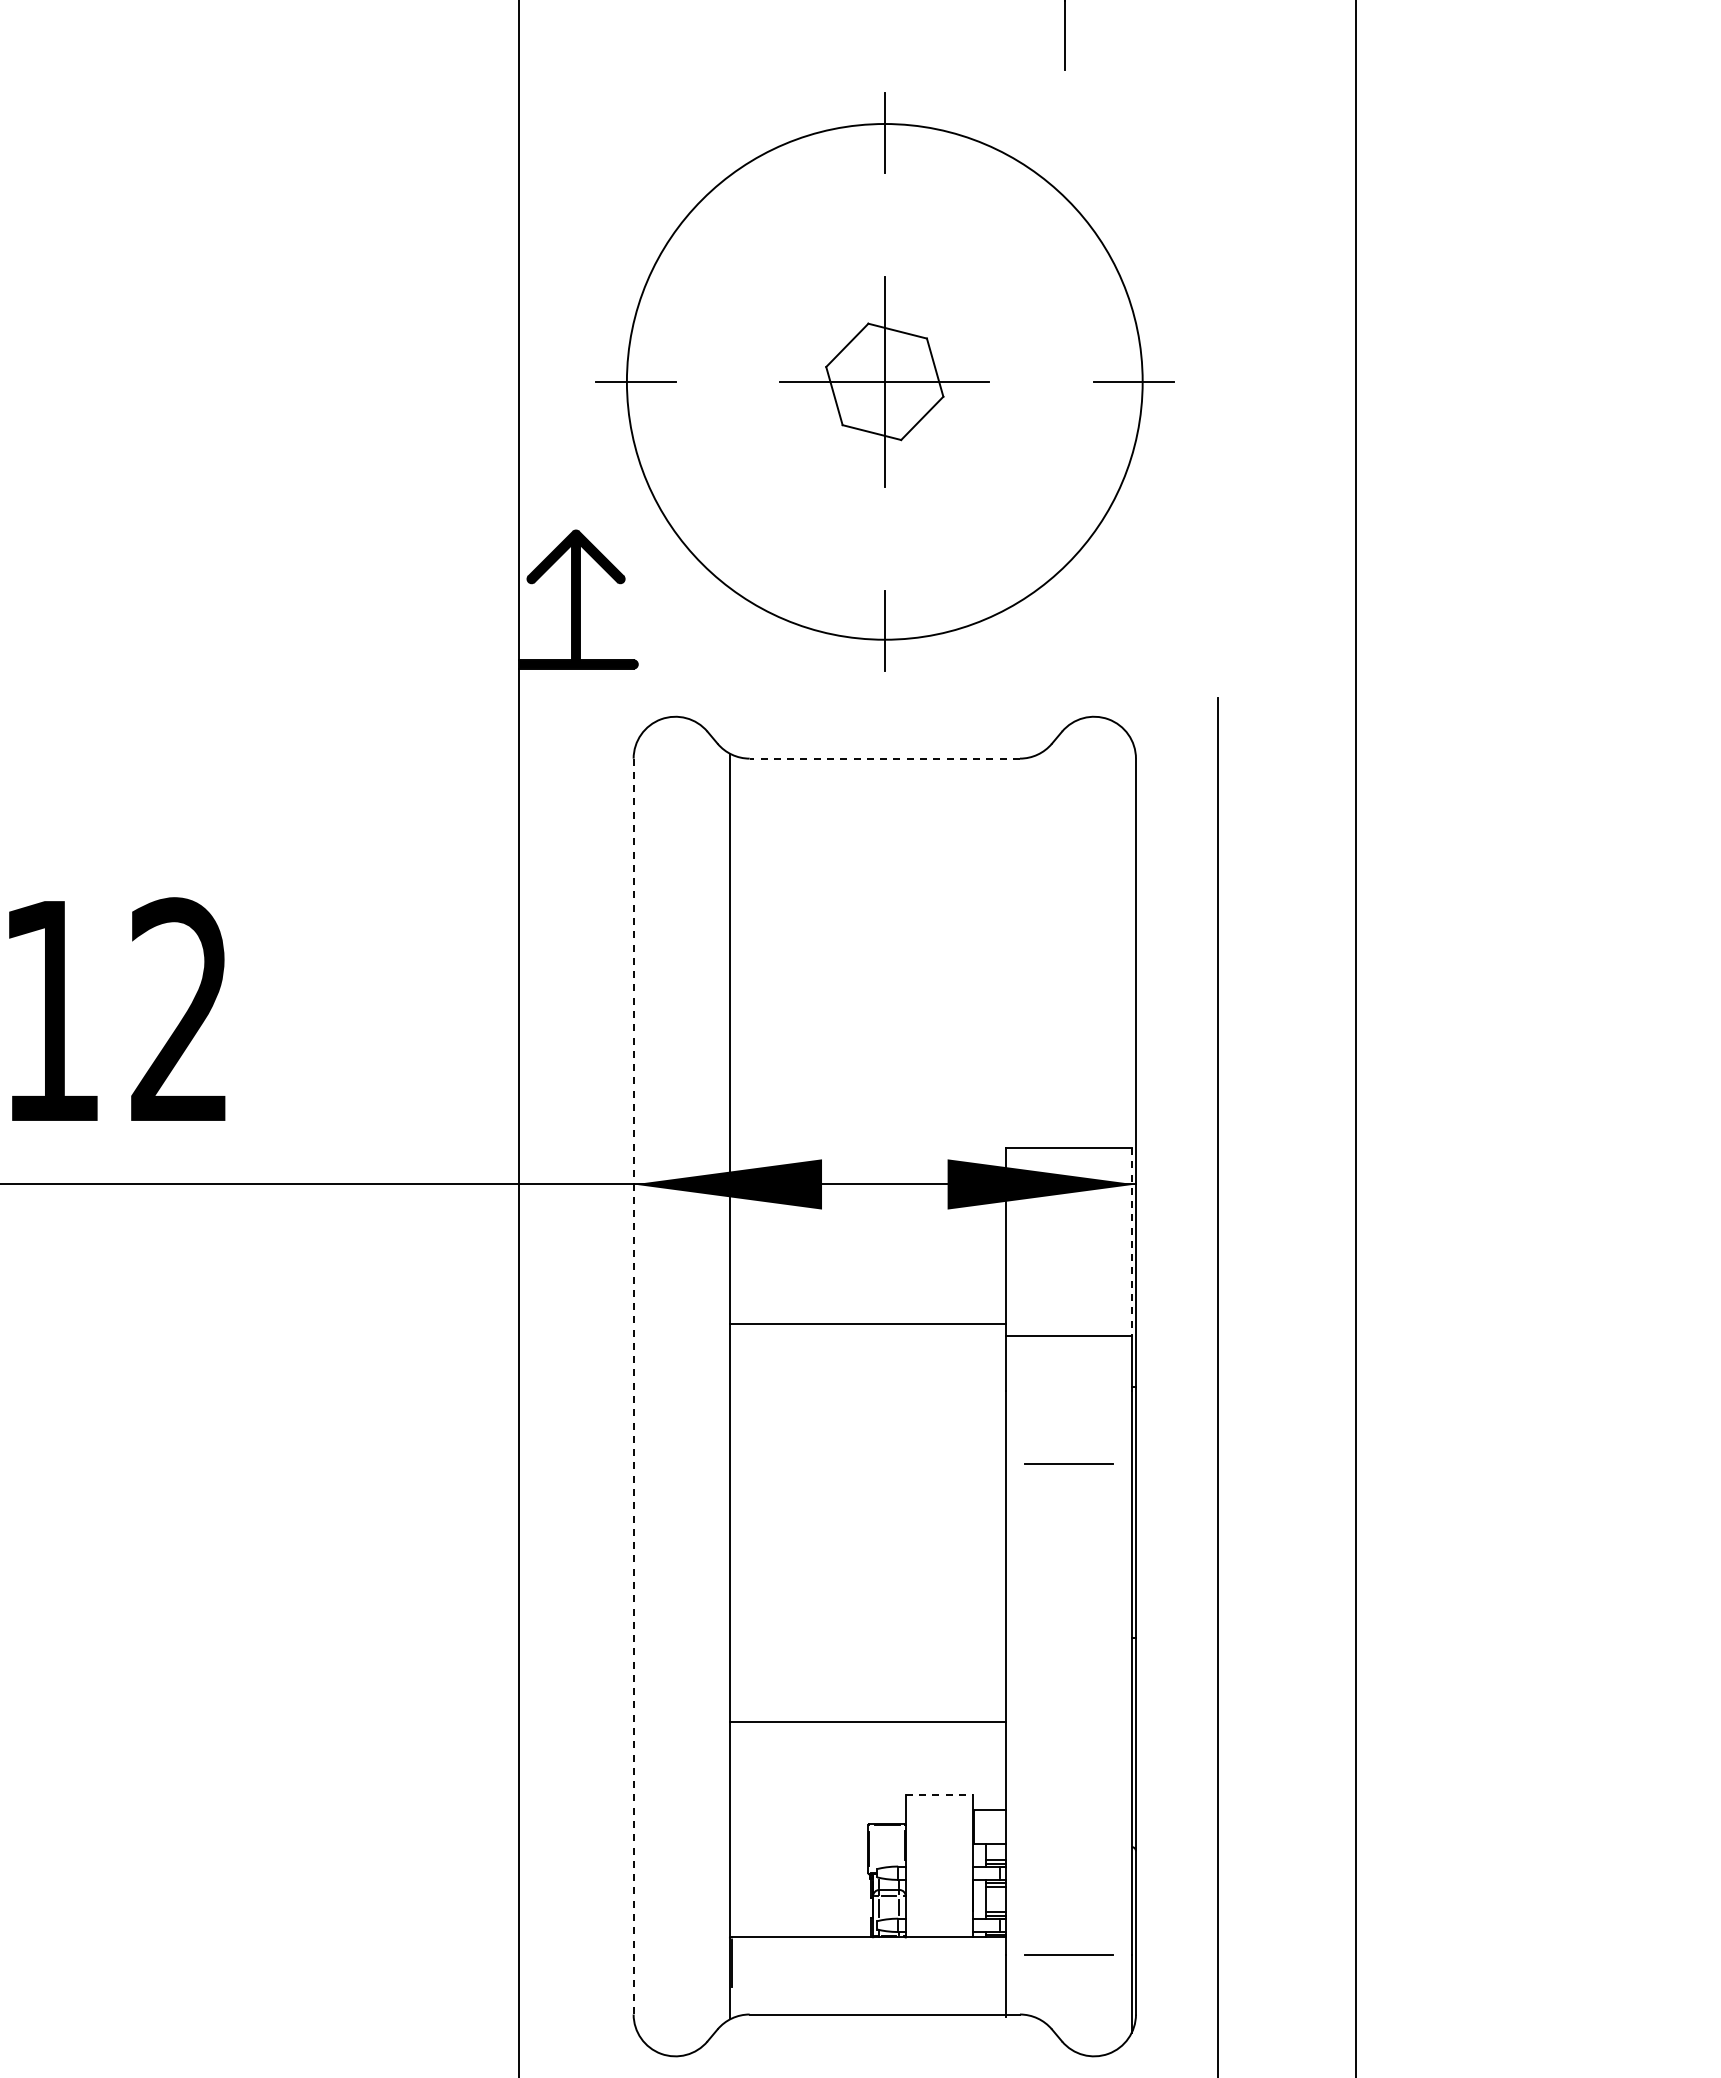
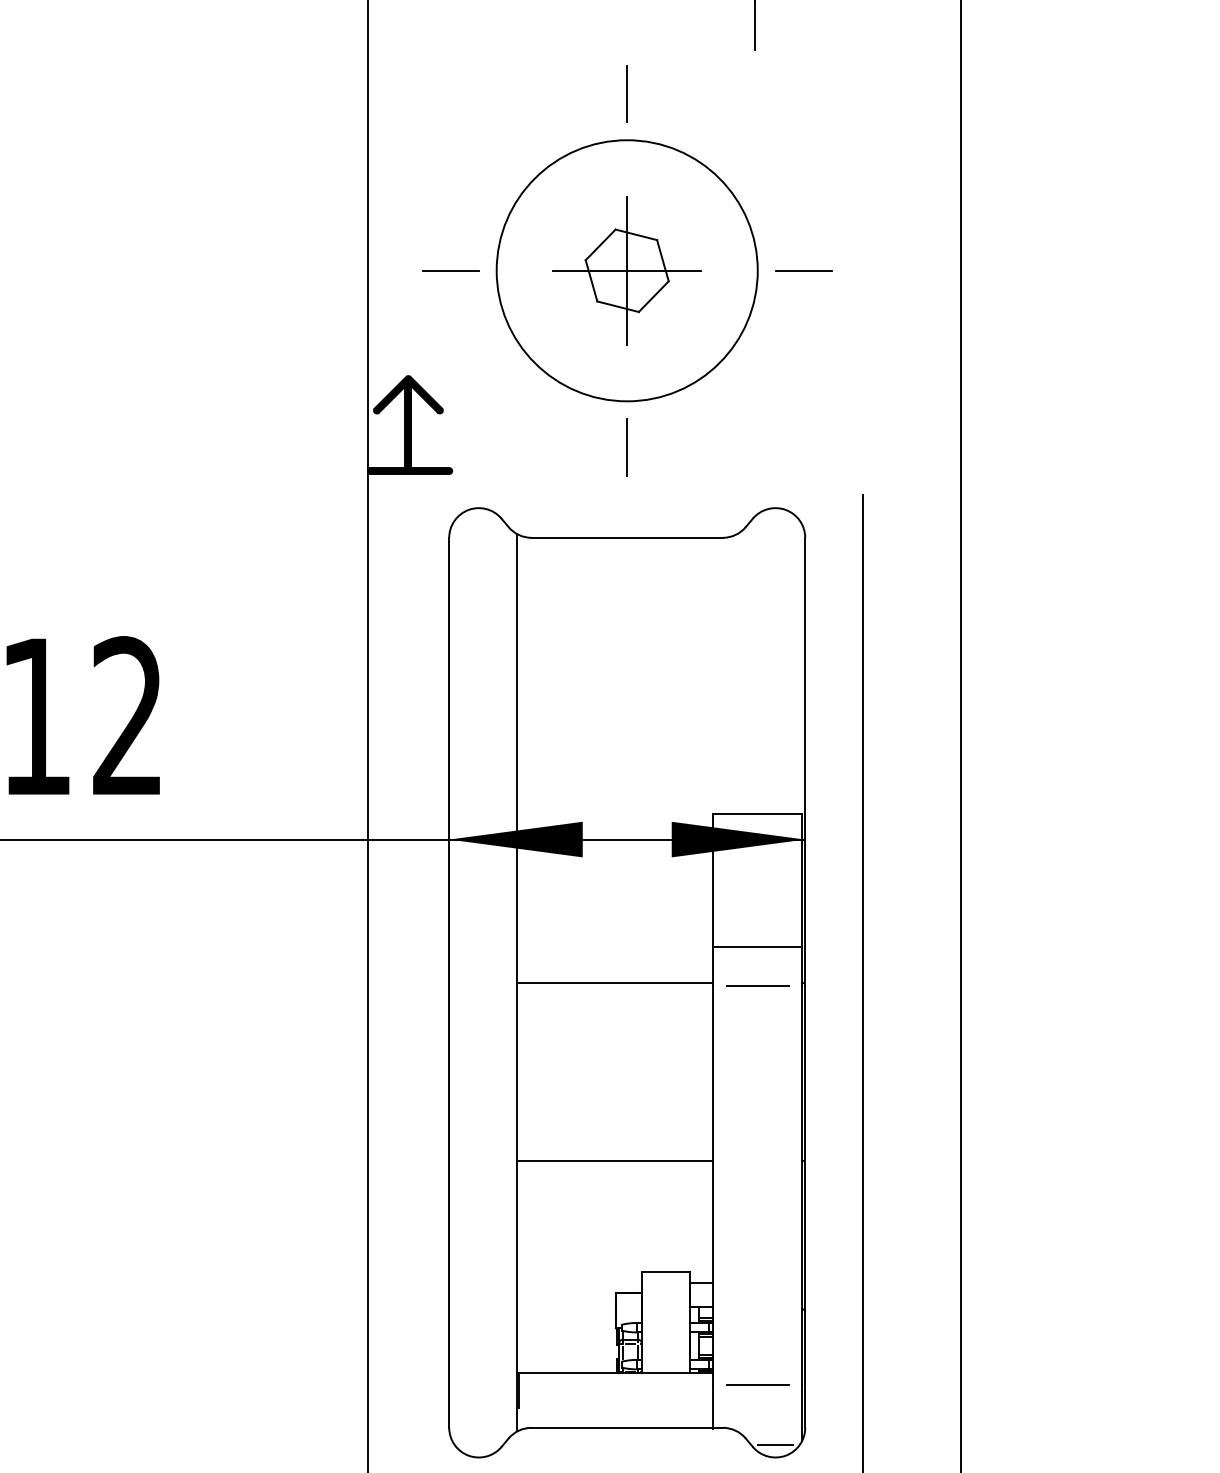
circle: (884, 381) -> (627, 270), size x0.71
line: (884, 758) -> (627, 537), dashed -> solid
line: (1131, 1242) -> (802, 880), dashed -> solid
line: (867, 1323) -> (614, 982), moved
line: (633, 1386) -> (449, 982), dashed -> solid
line: (1068, 1463) -> (757, 985), moved
line: (867, 1721) -> (614, 1160), moved
line: (939, 1794) -> (665, 1271), dashed -> solid
line: (1093, 2038) -> (775, 1444), added

